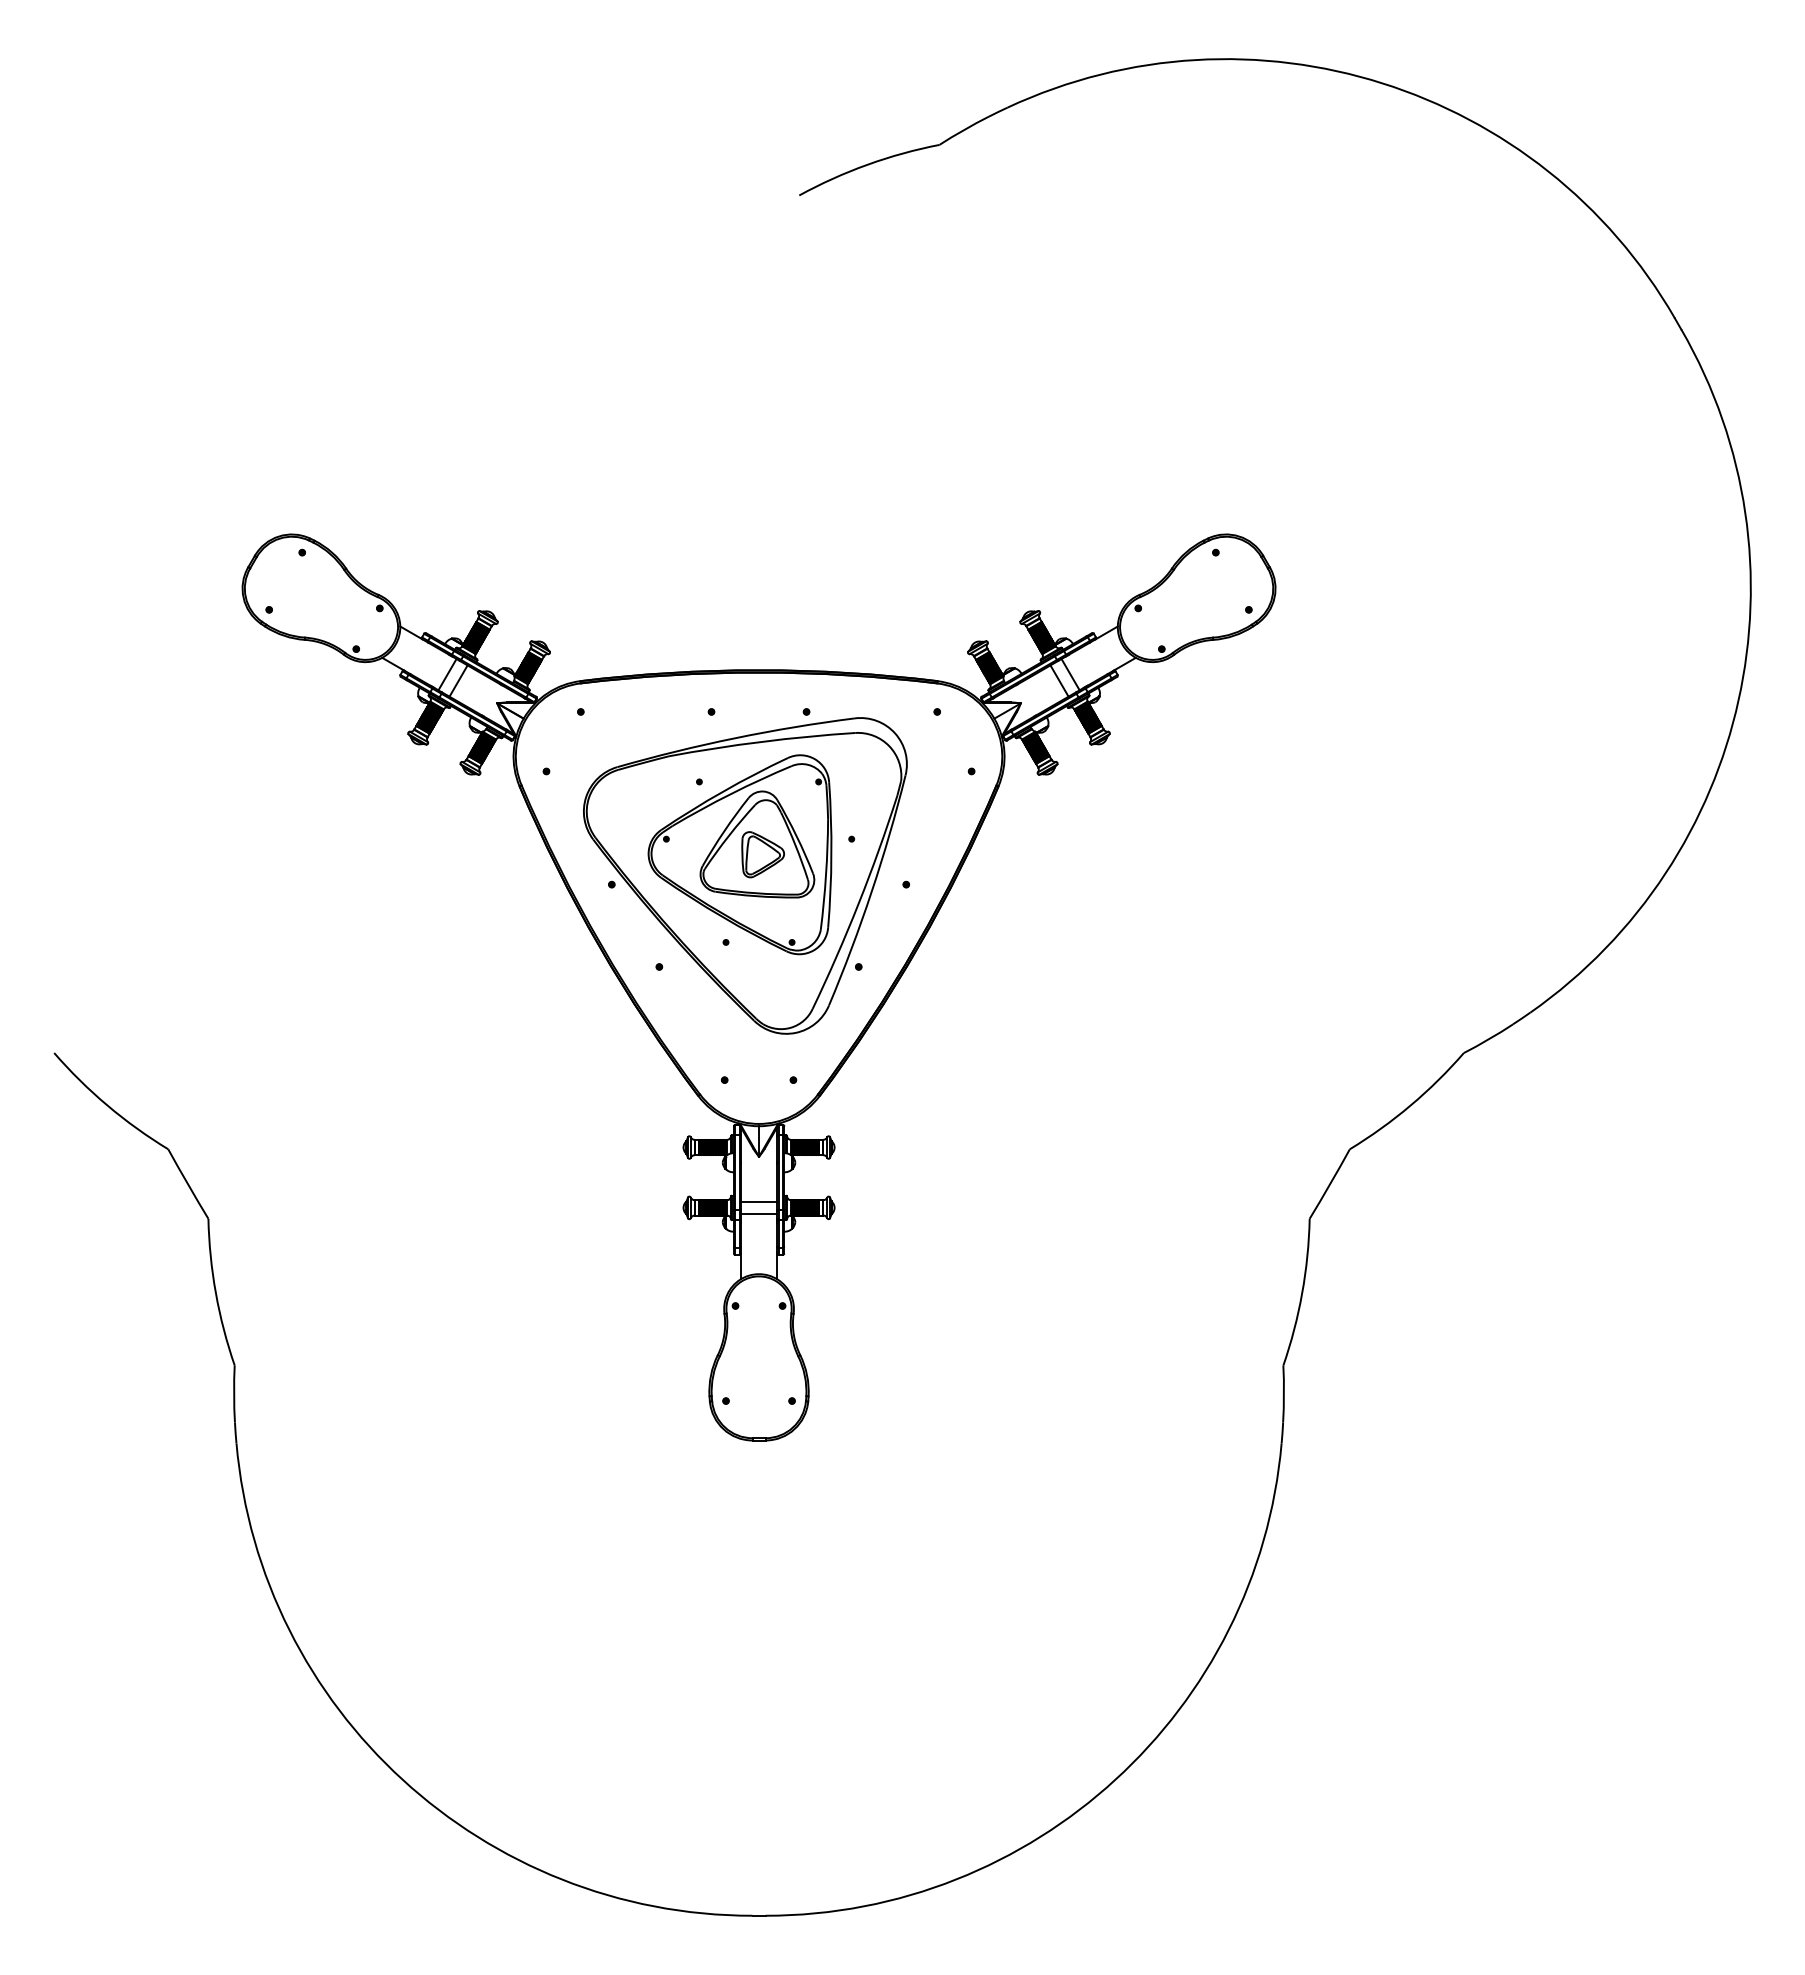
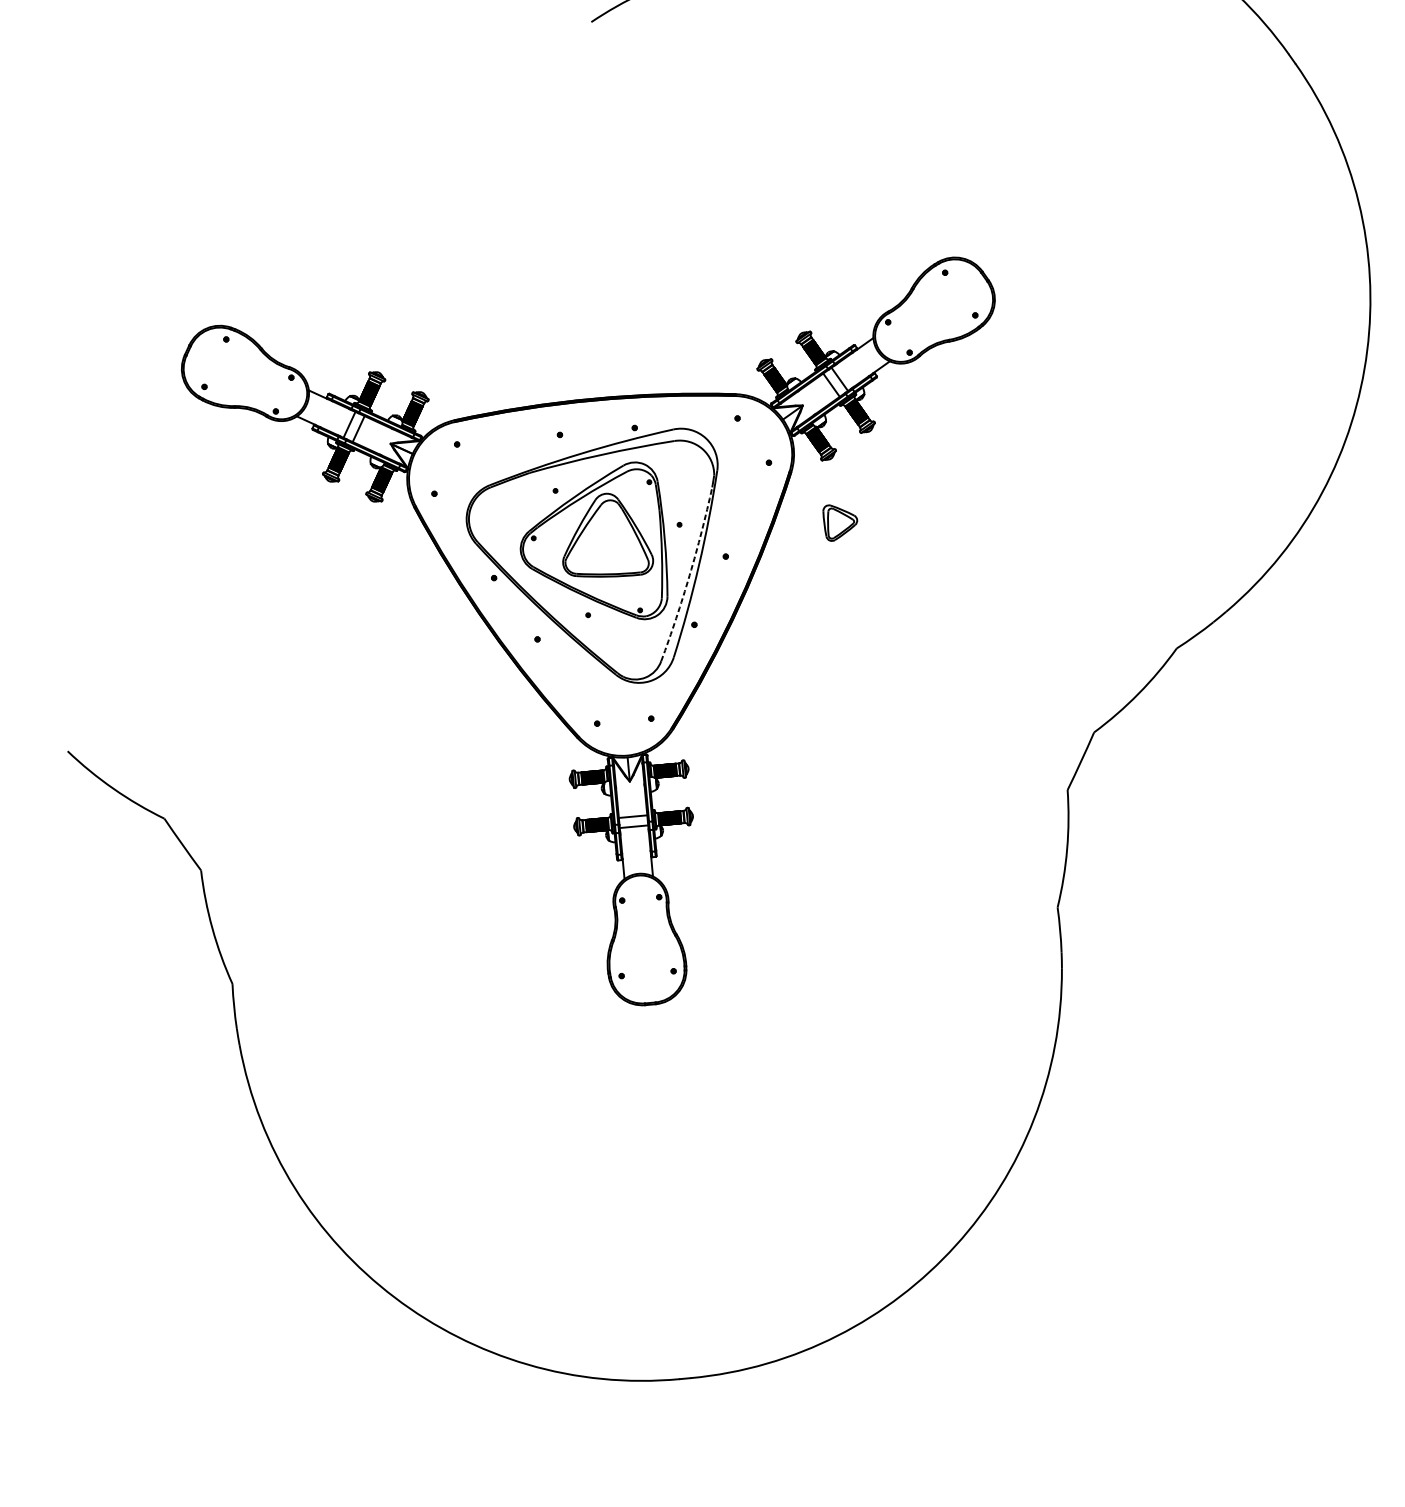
part: (762, 854) -> (840, 522), moved
arc: (858, 903) -> (689, 574), solid -> dashed

